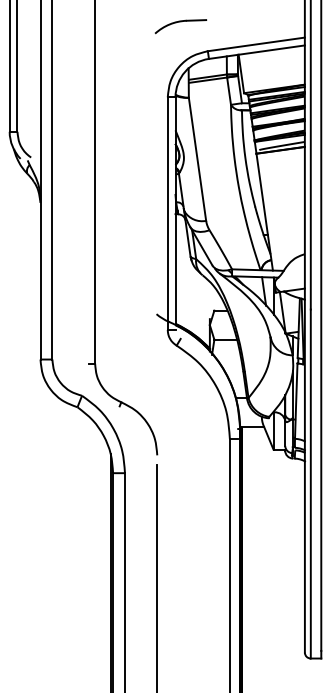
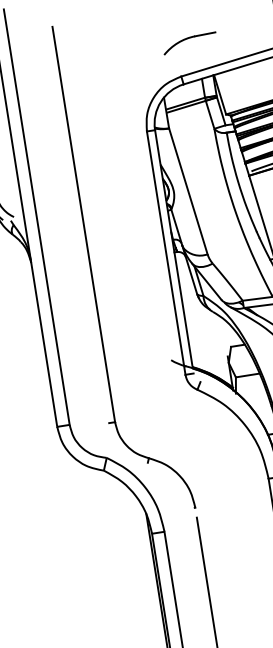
part: (180, 26) -> (189, 43), moved

